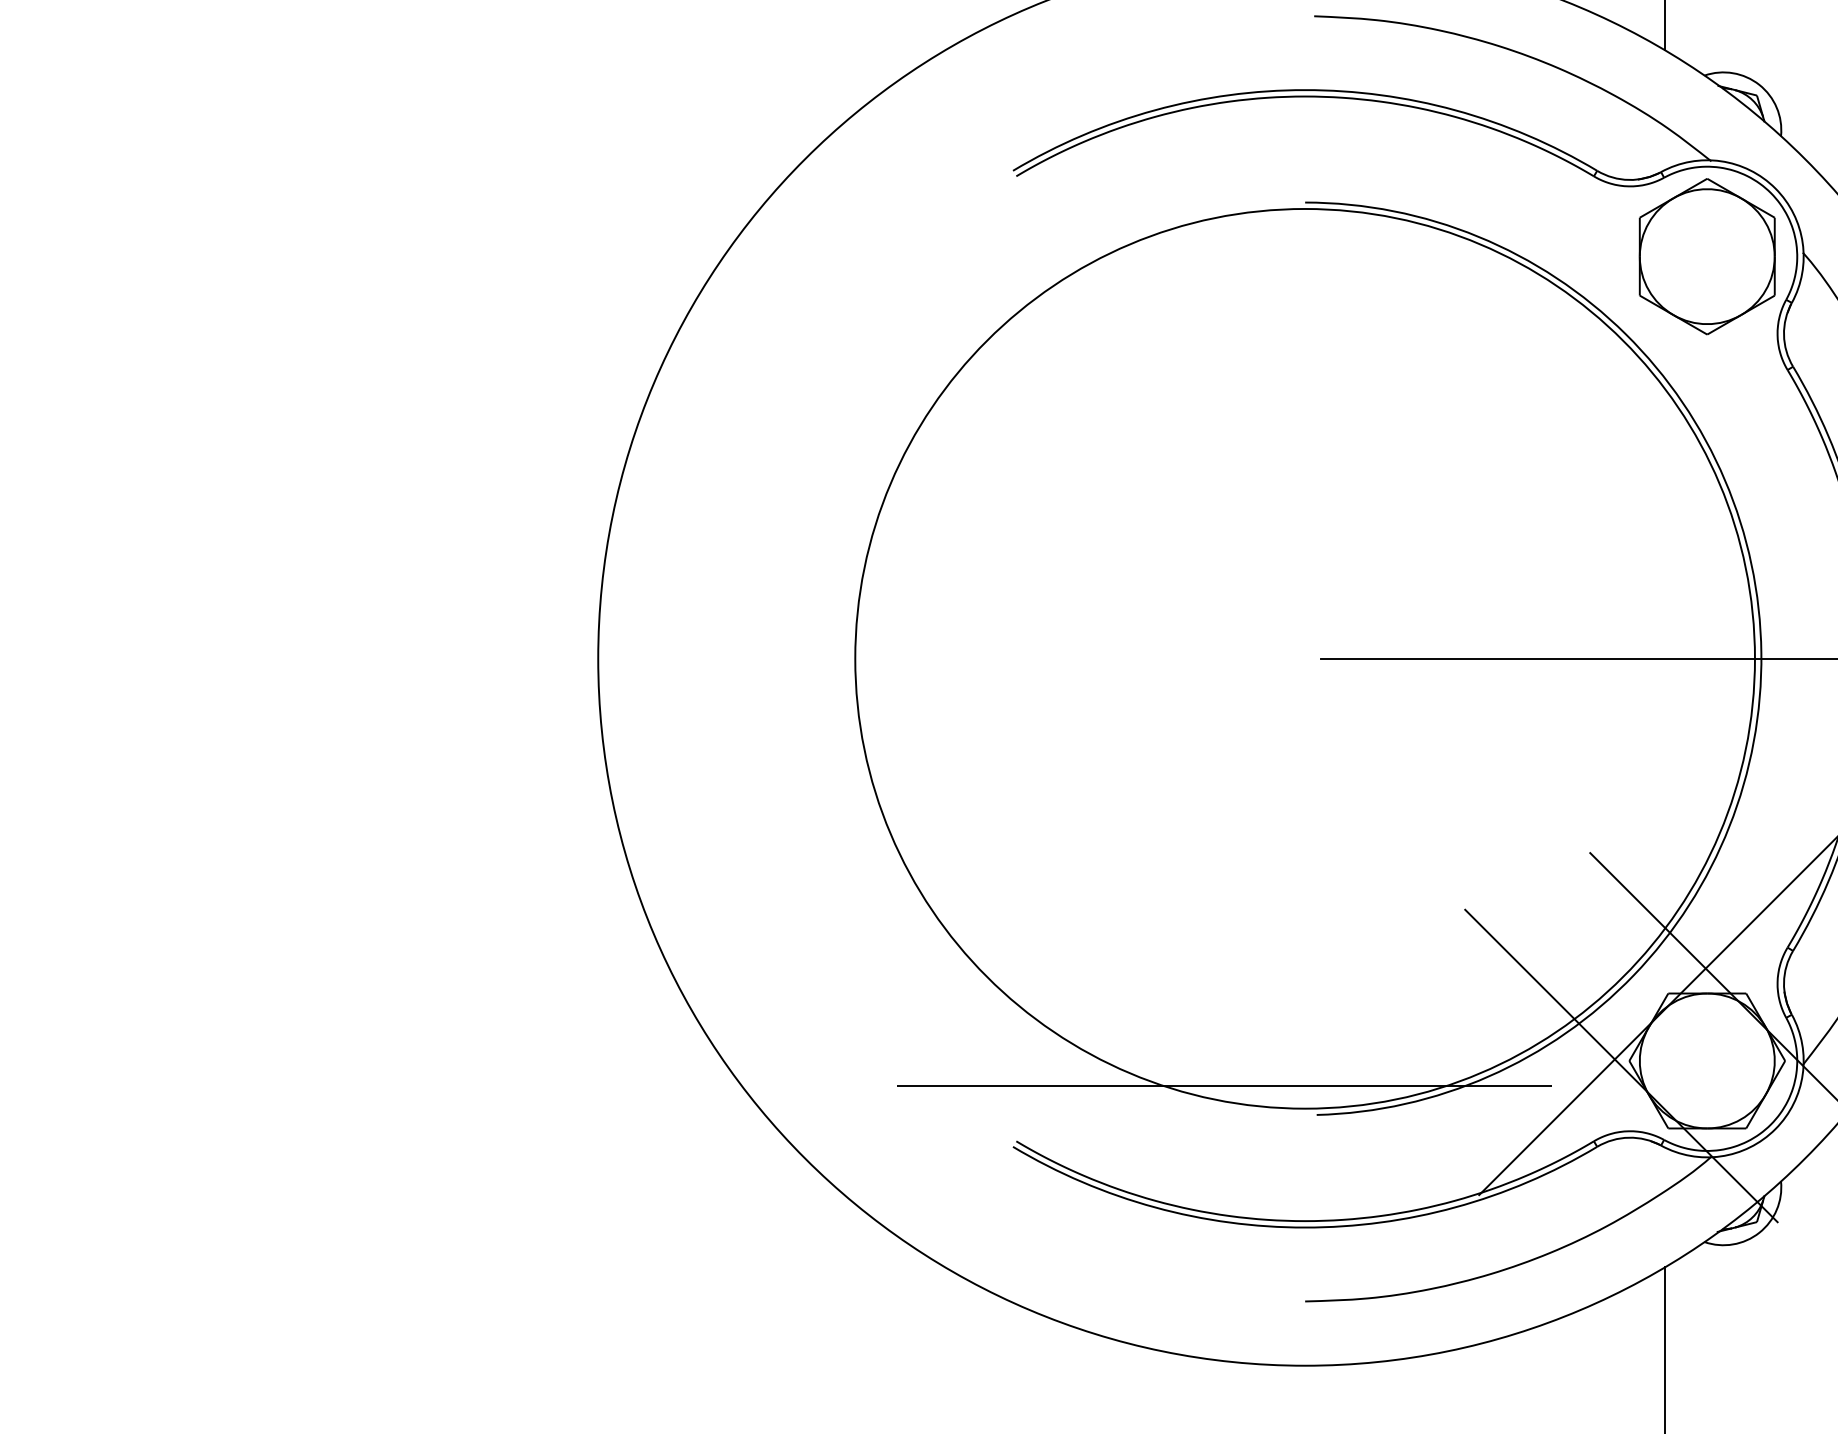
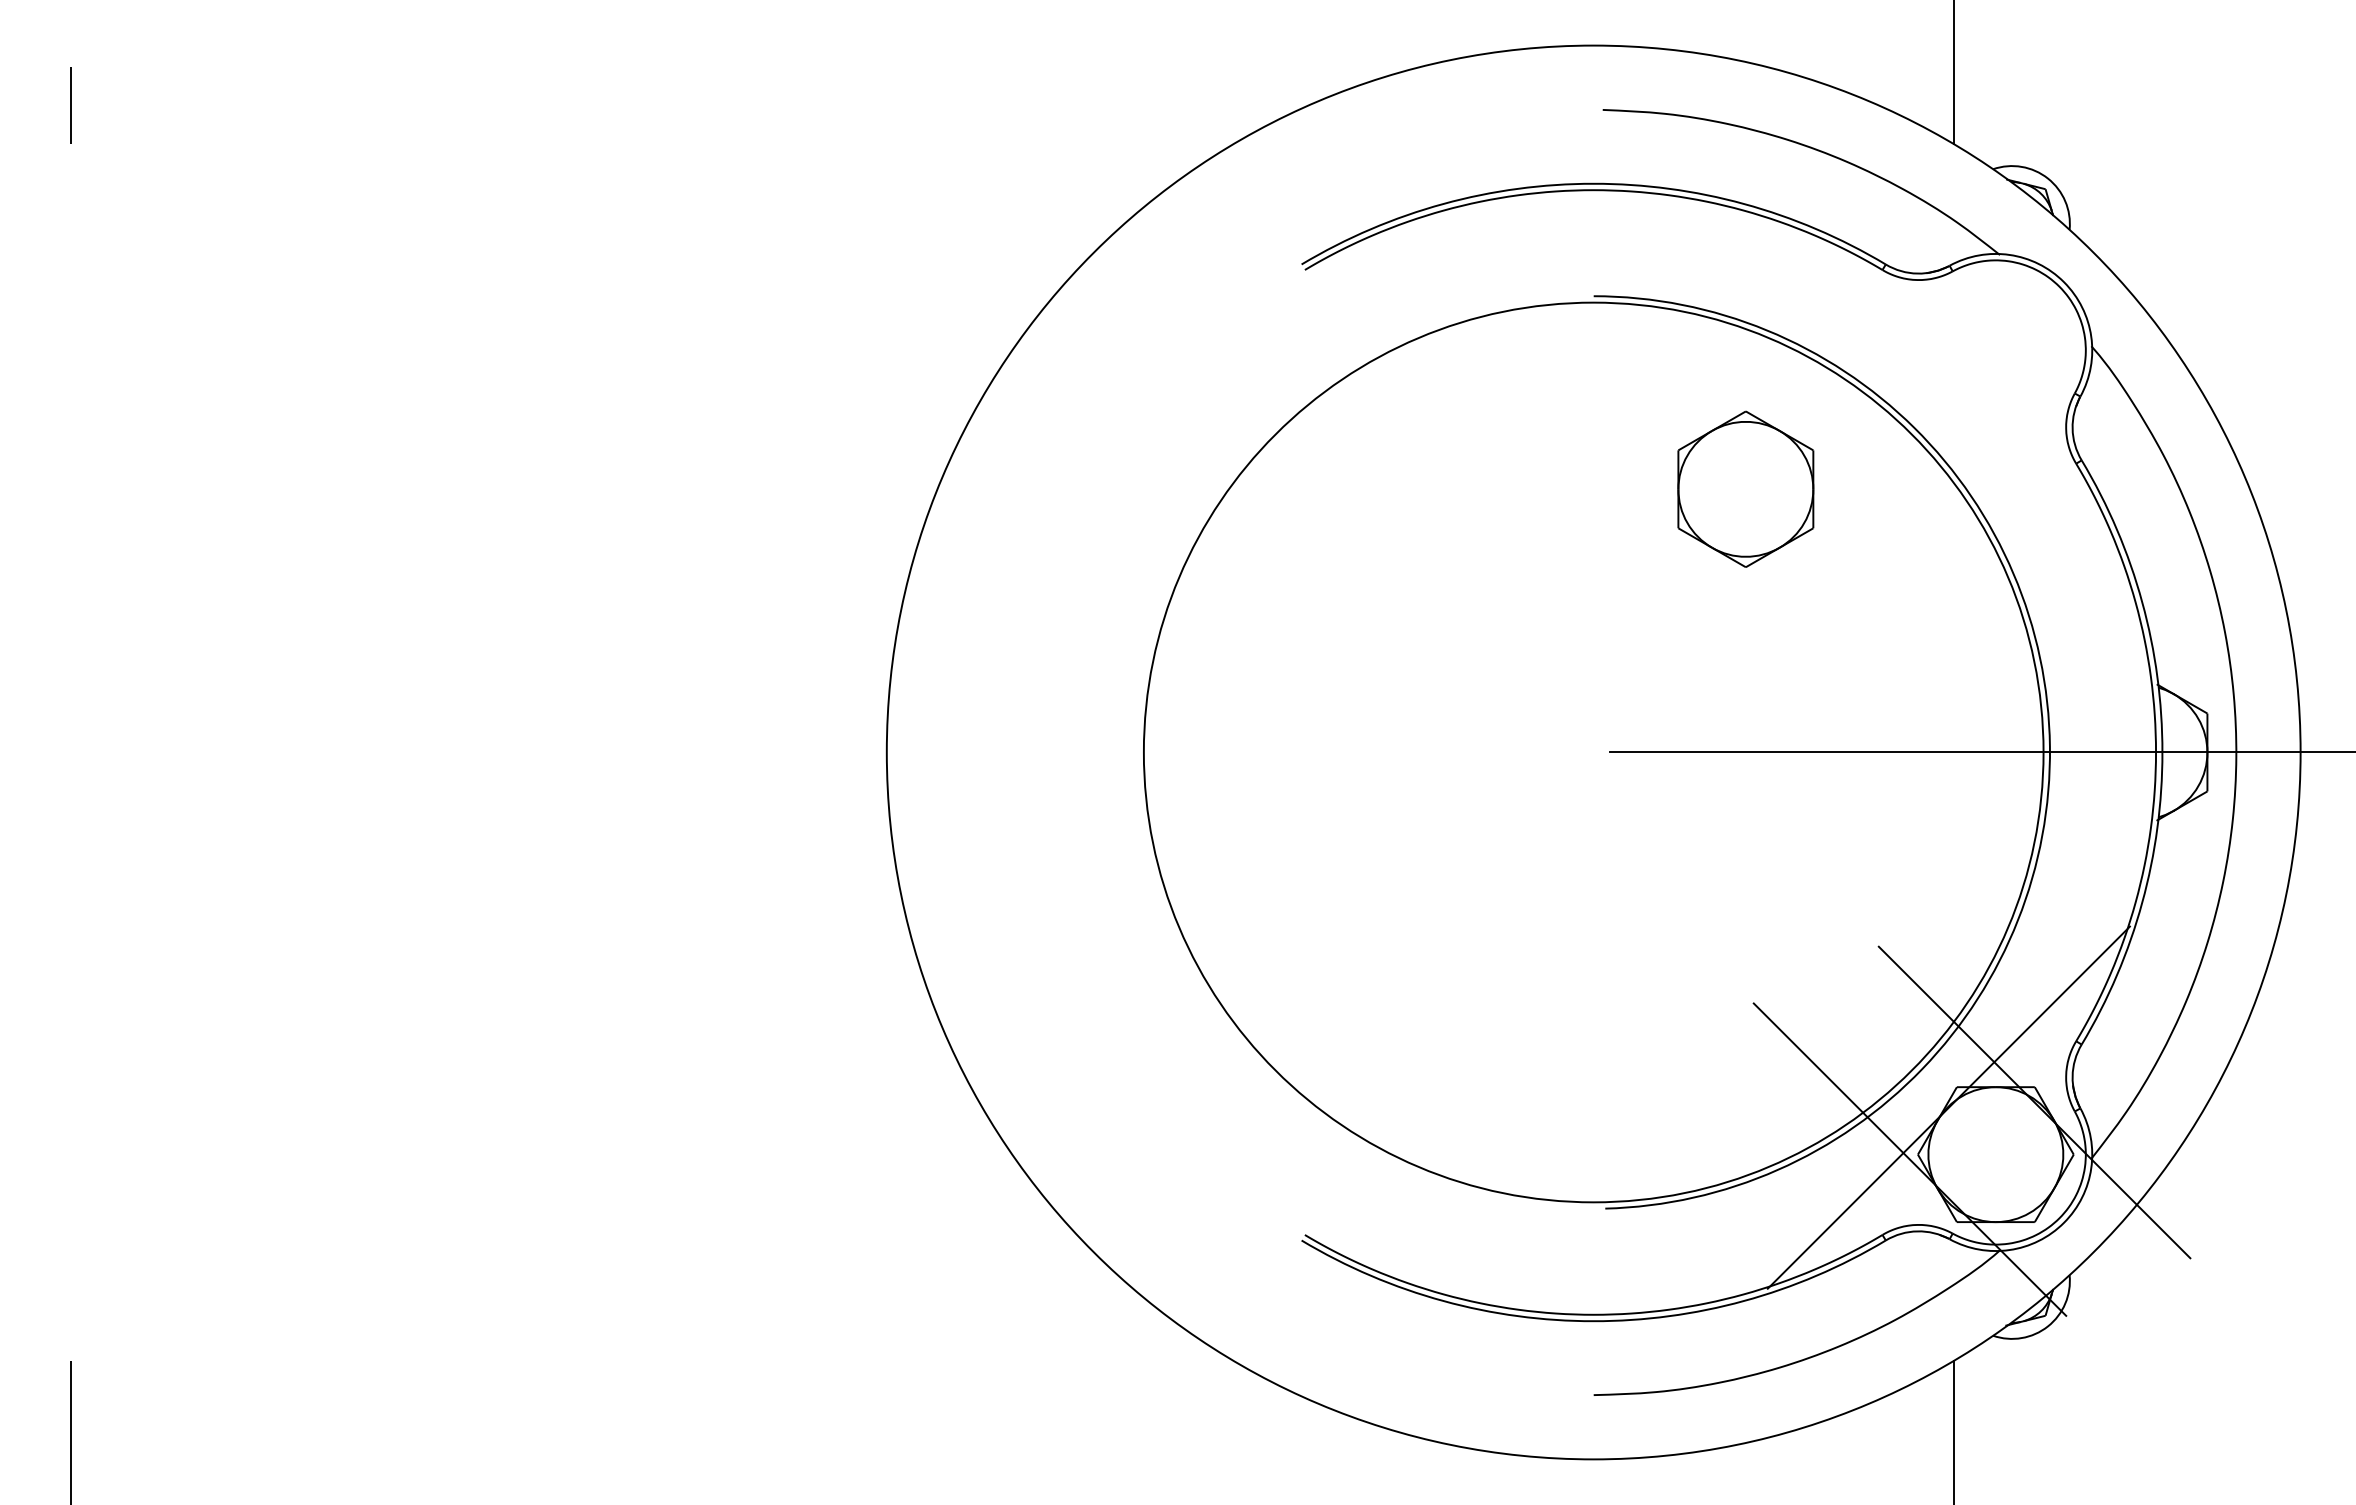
part: (1706, 255) -> (1745, 488), moved
line: (1223, 1085) -> (1512, 1179), removed

